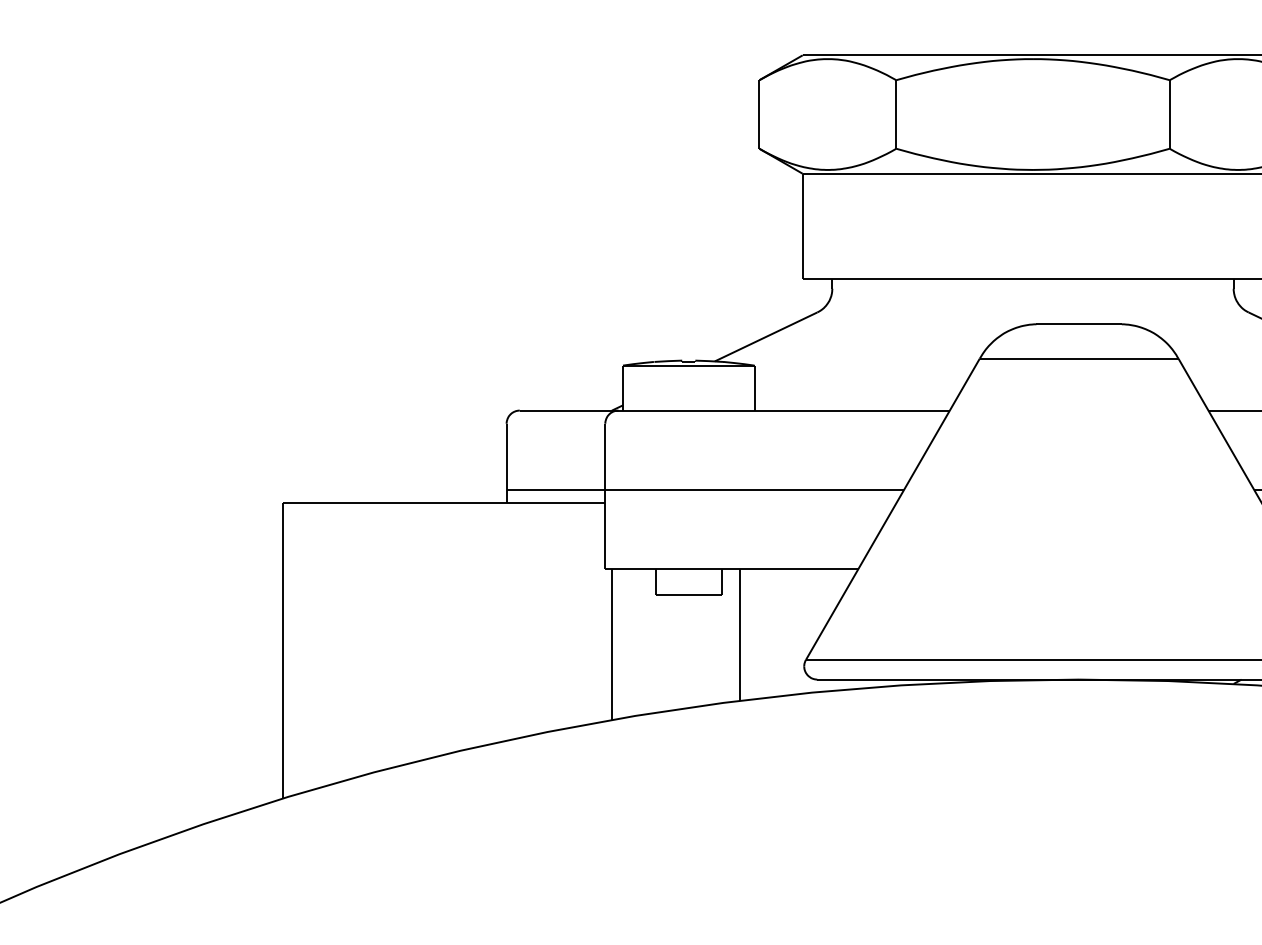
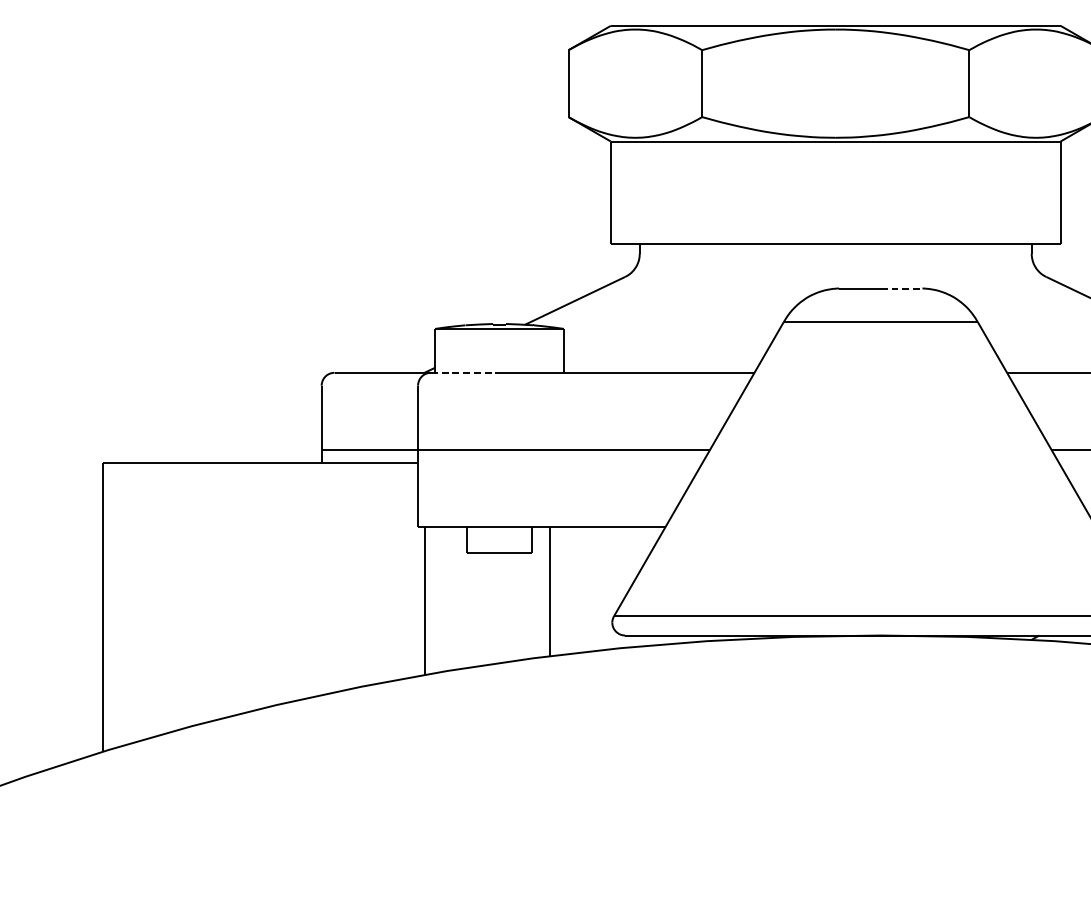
line: (1101, 324) -> (902, 288), solid -> dashed
line: (651, 410) -> (463, 372), solid -> dashed

